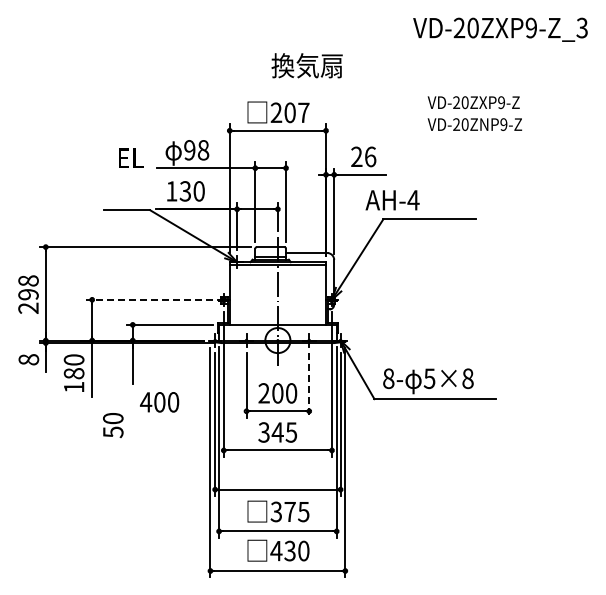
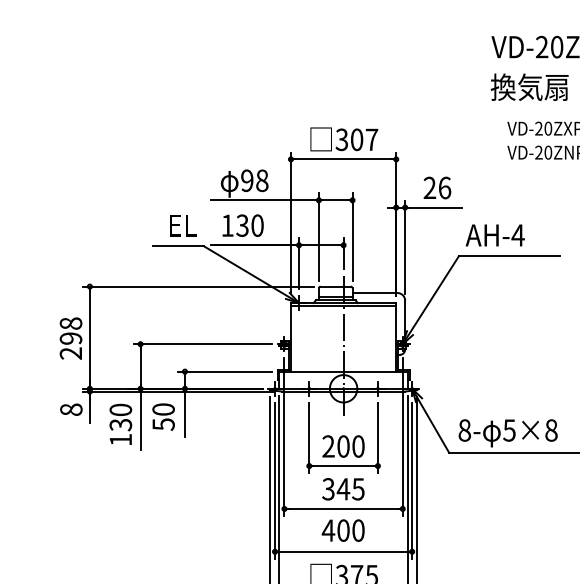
text: (306, 65) -> (529, 86), moved
text: (276, 113) -> (342, 140), 207 -> 307
text: (131, 157) -> (183, 224), moved
text: (392, 200) -> (495, 235), moved
line: (148, 299) -> (202, 343), dashed -> solid
text: (73, 373) -> (120, 424), 180 -> 130
line: (309, 385) -> (378, 437), dashed -> solid
text: (159, 402) -> (343, 530), moved
text: (113, 425) -> (163, 417), moved

